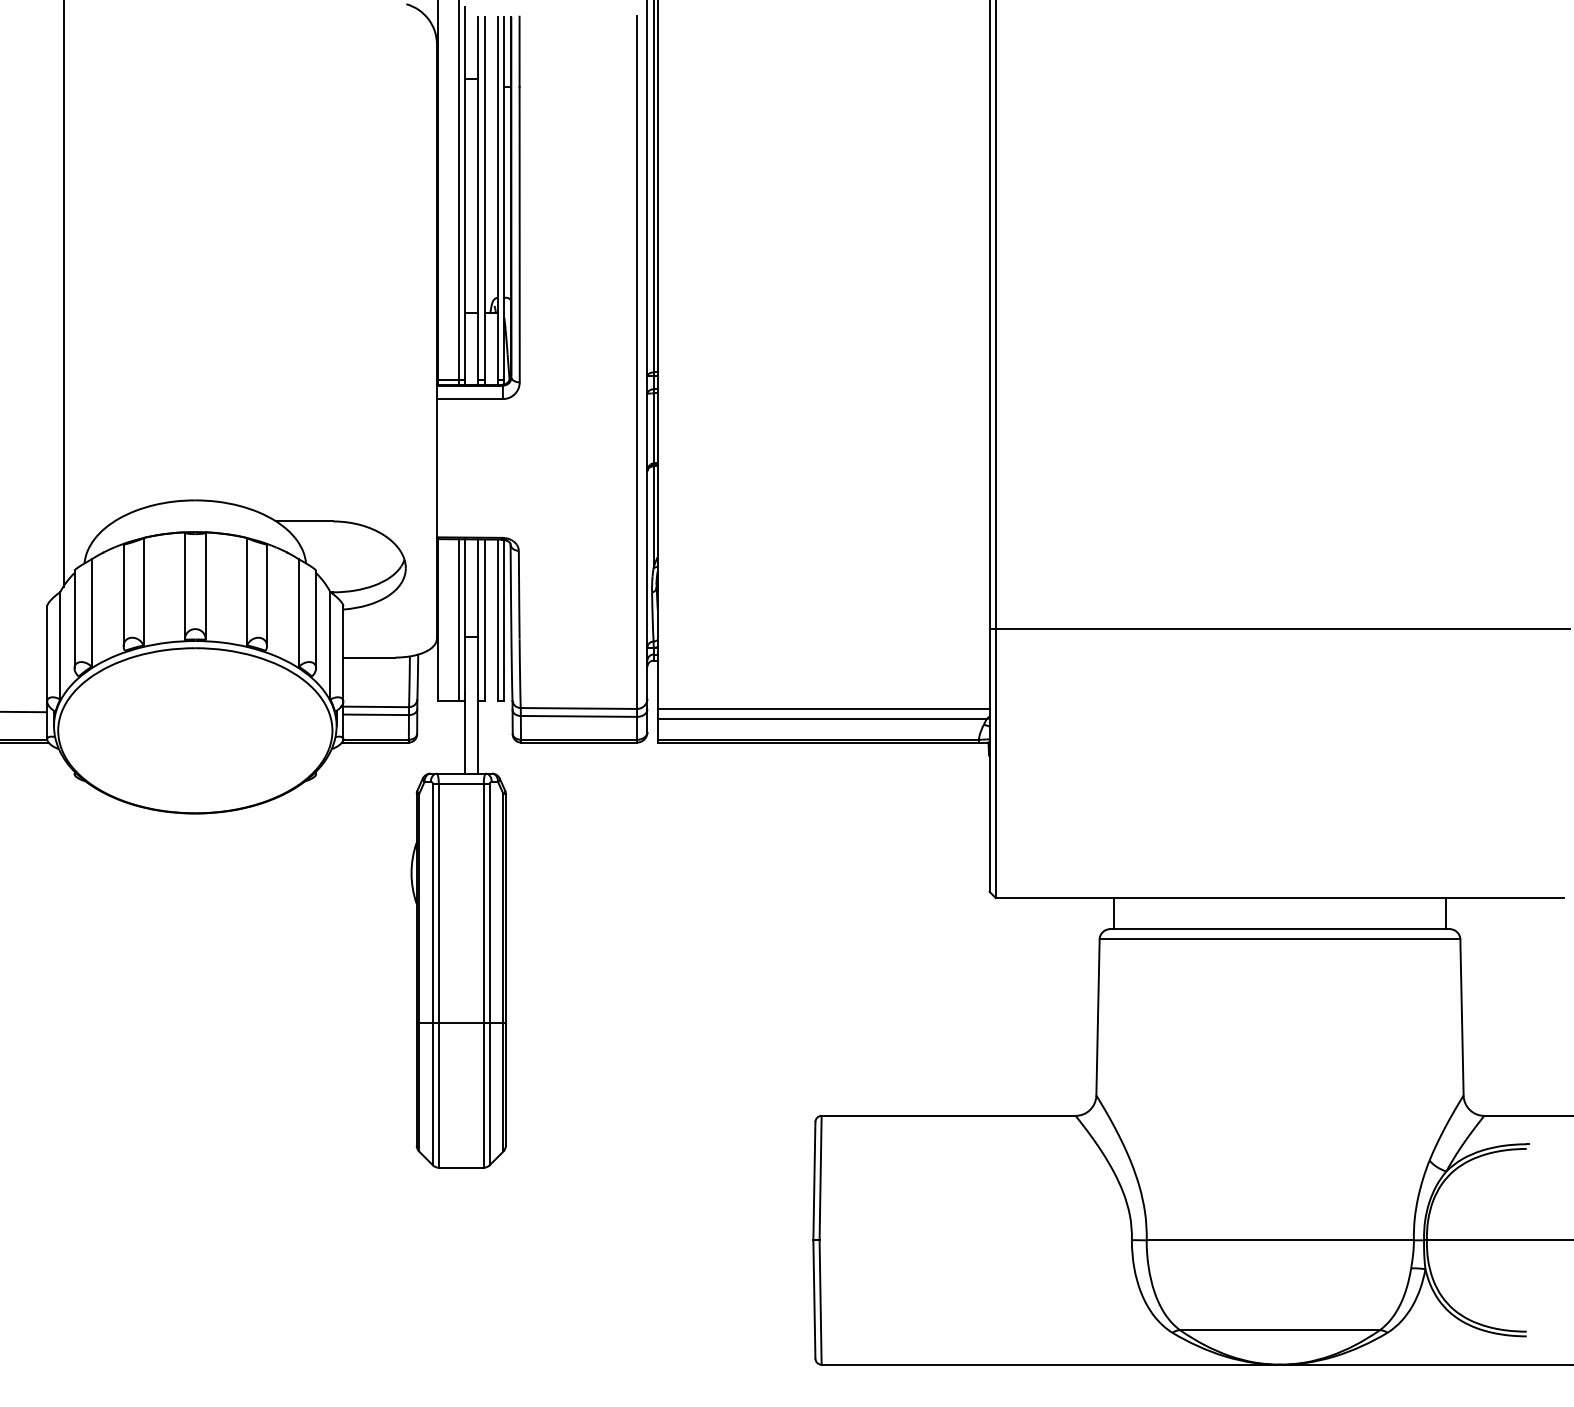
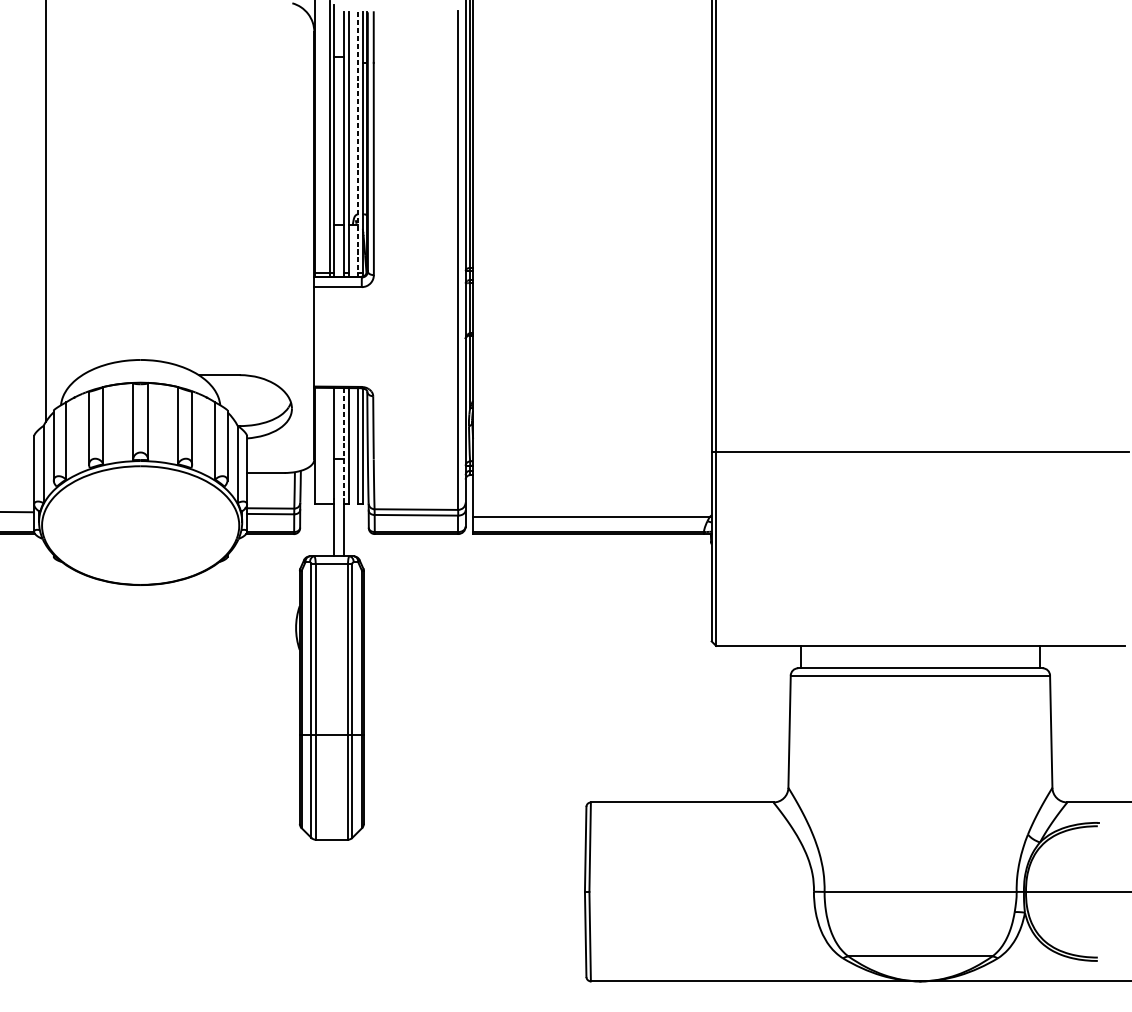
line: (498, 201) -> (358, 145), solid -> dashed
line: (478, 616) -> (344, 443), solid -> dashed
line: (458, 620) -> (329, 446), removed
line: (823, 708) -> (592, 509), removed

